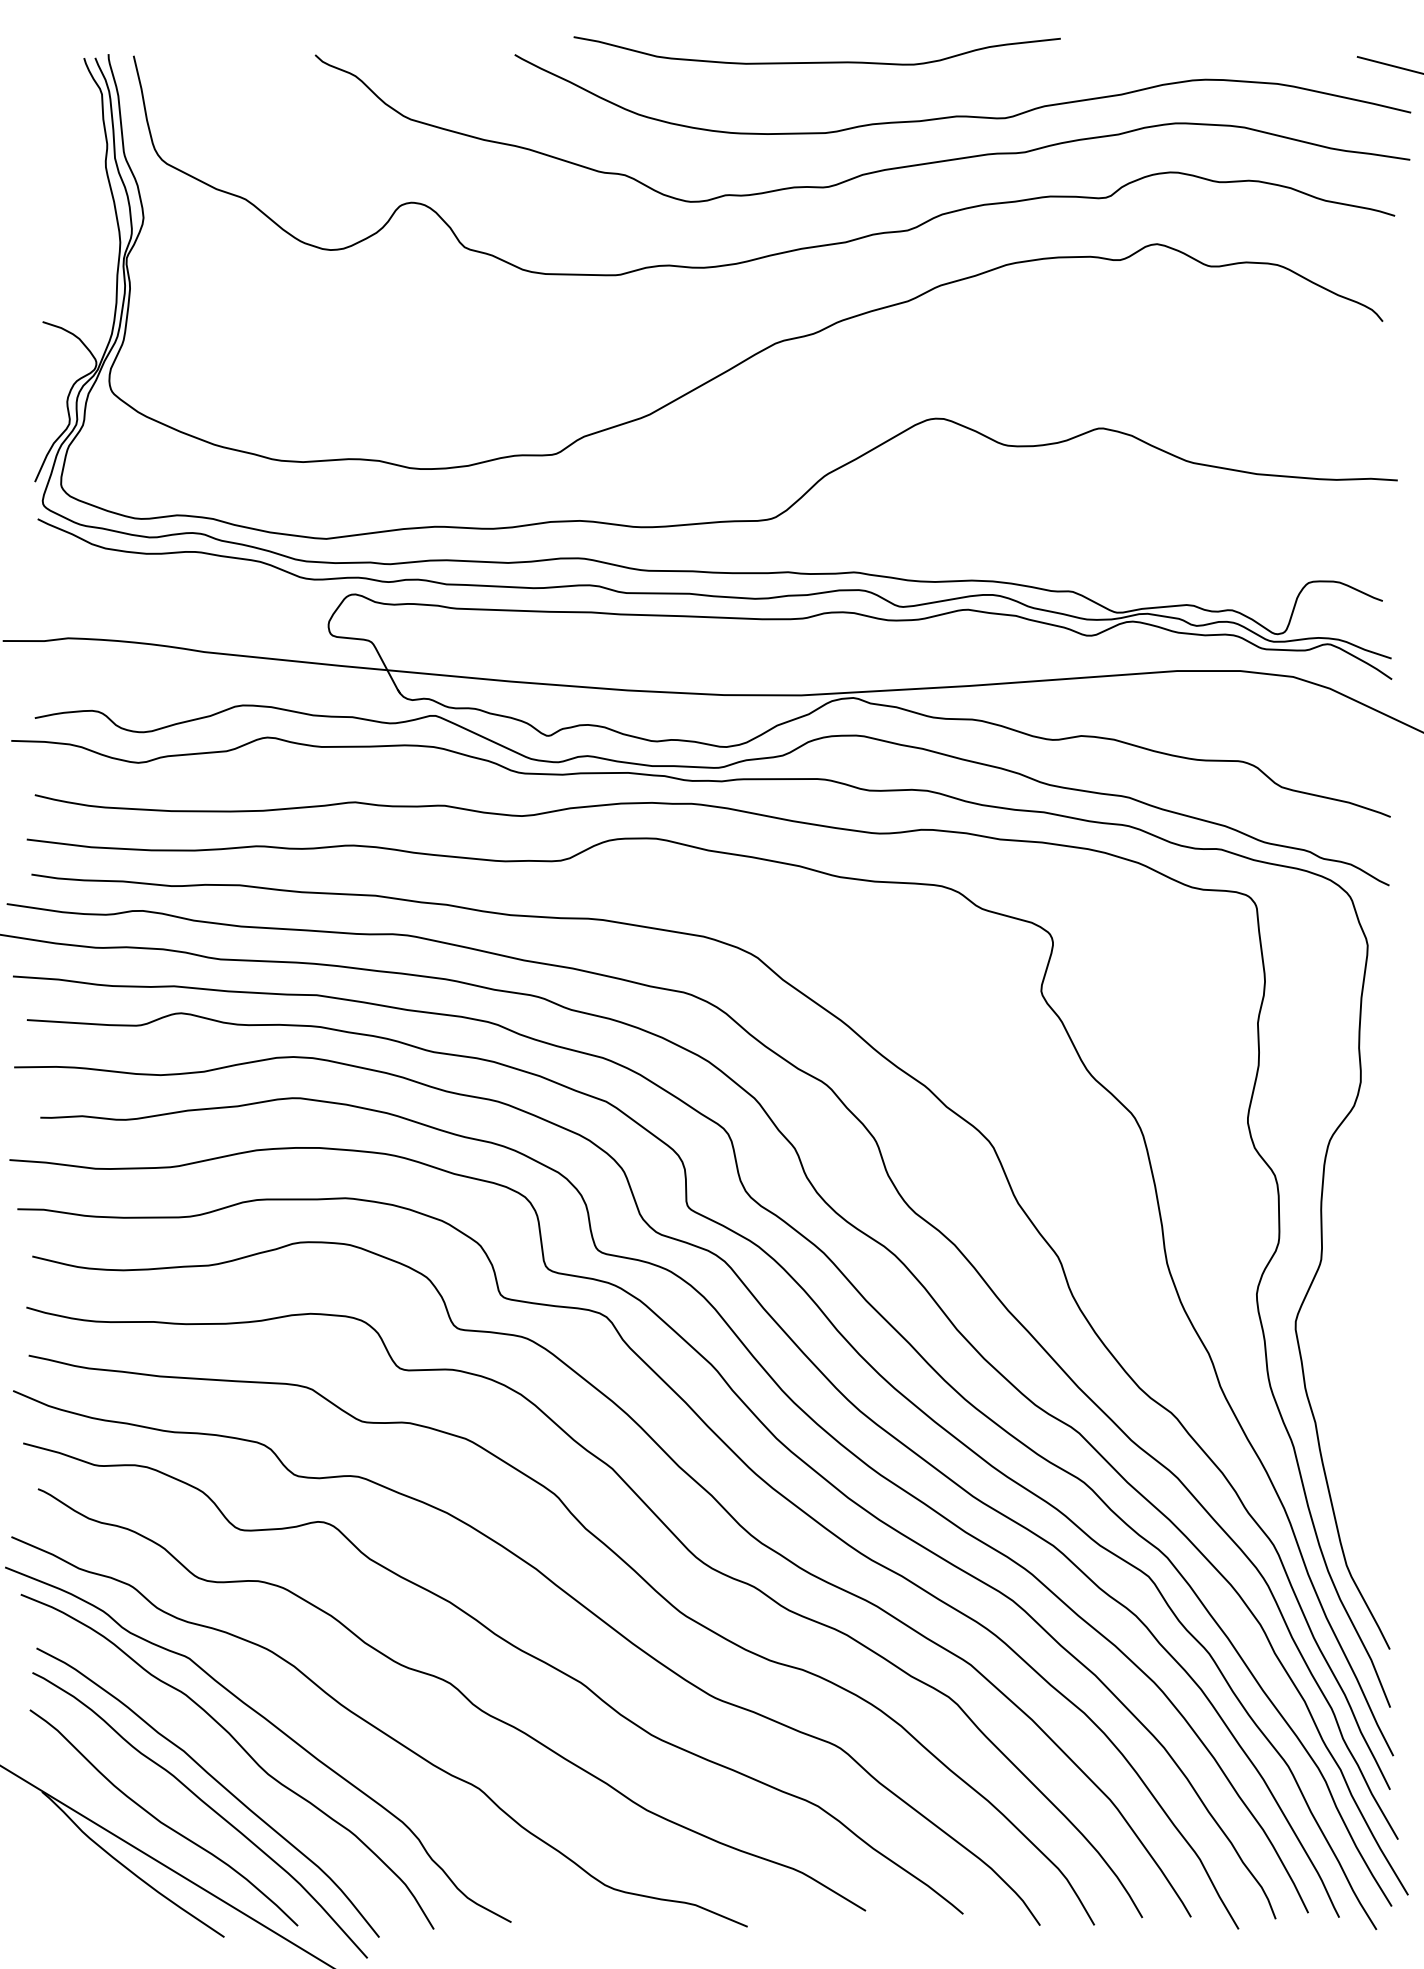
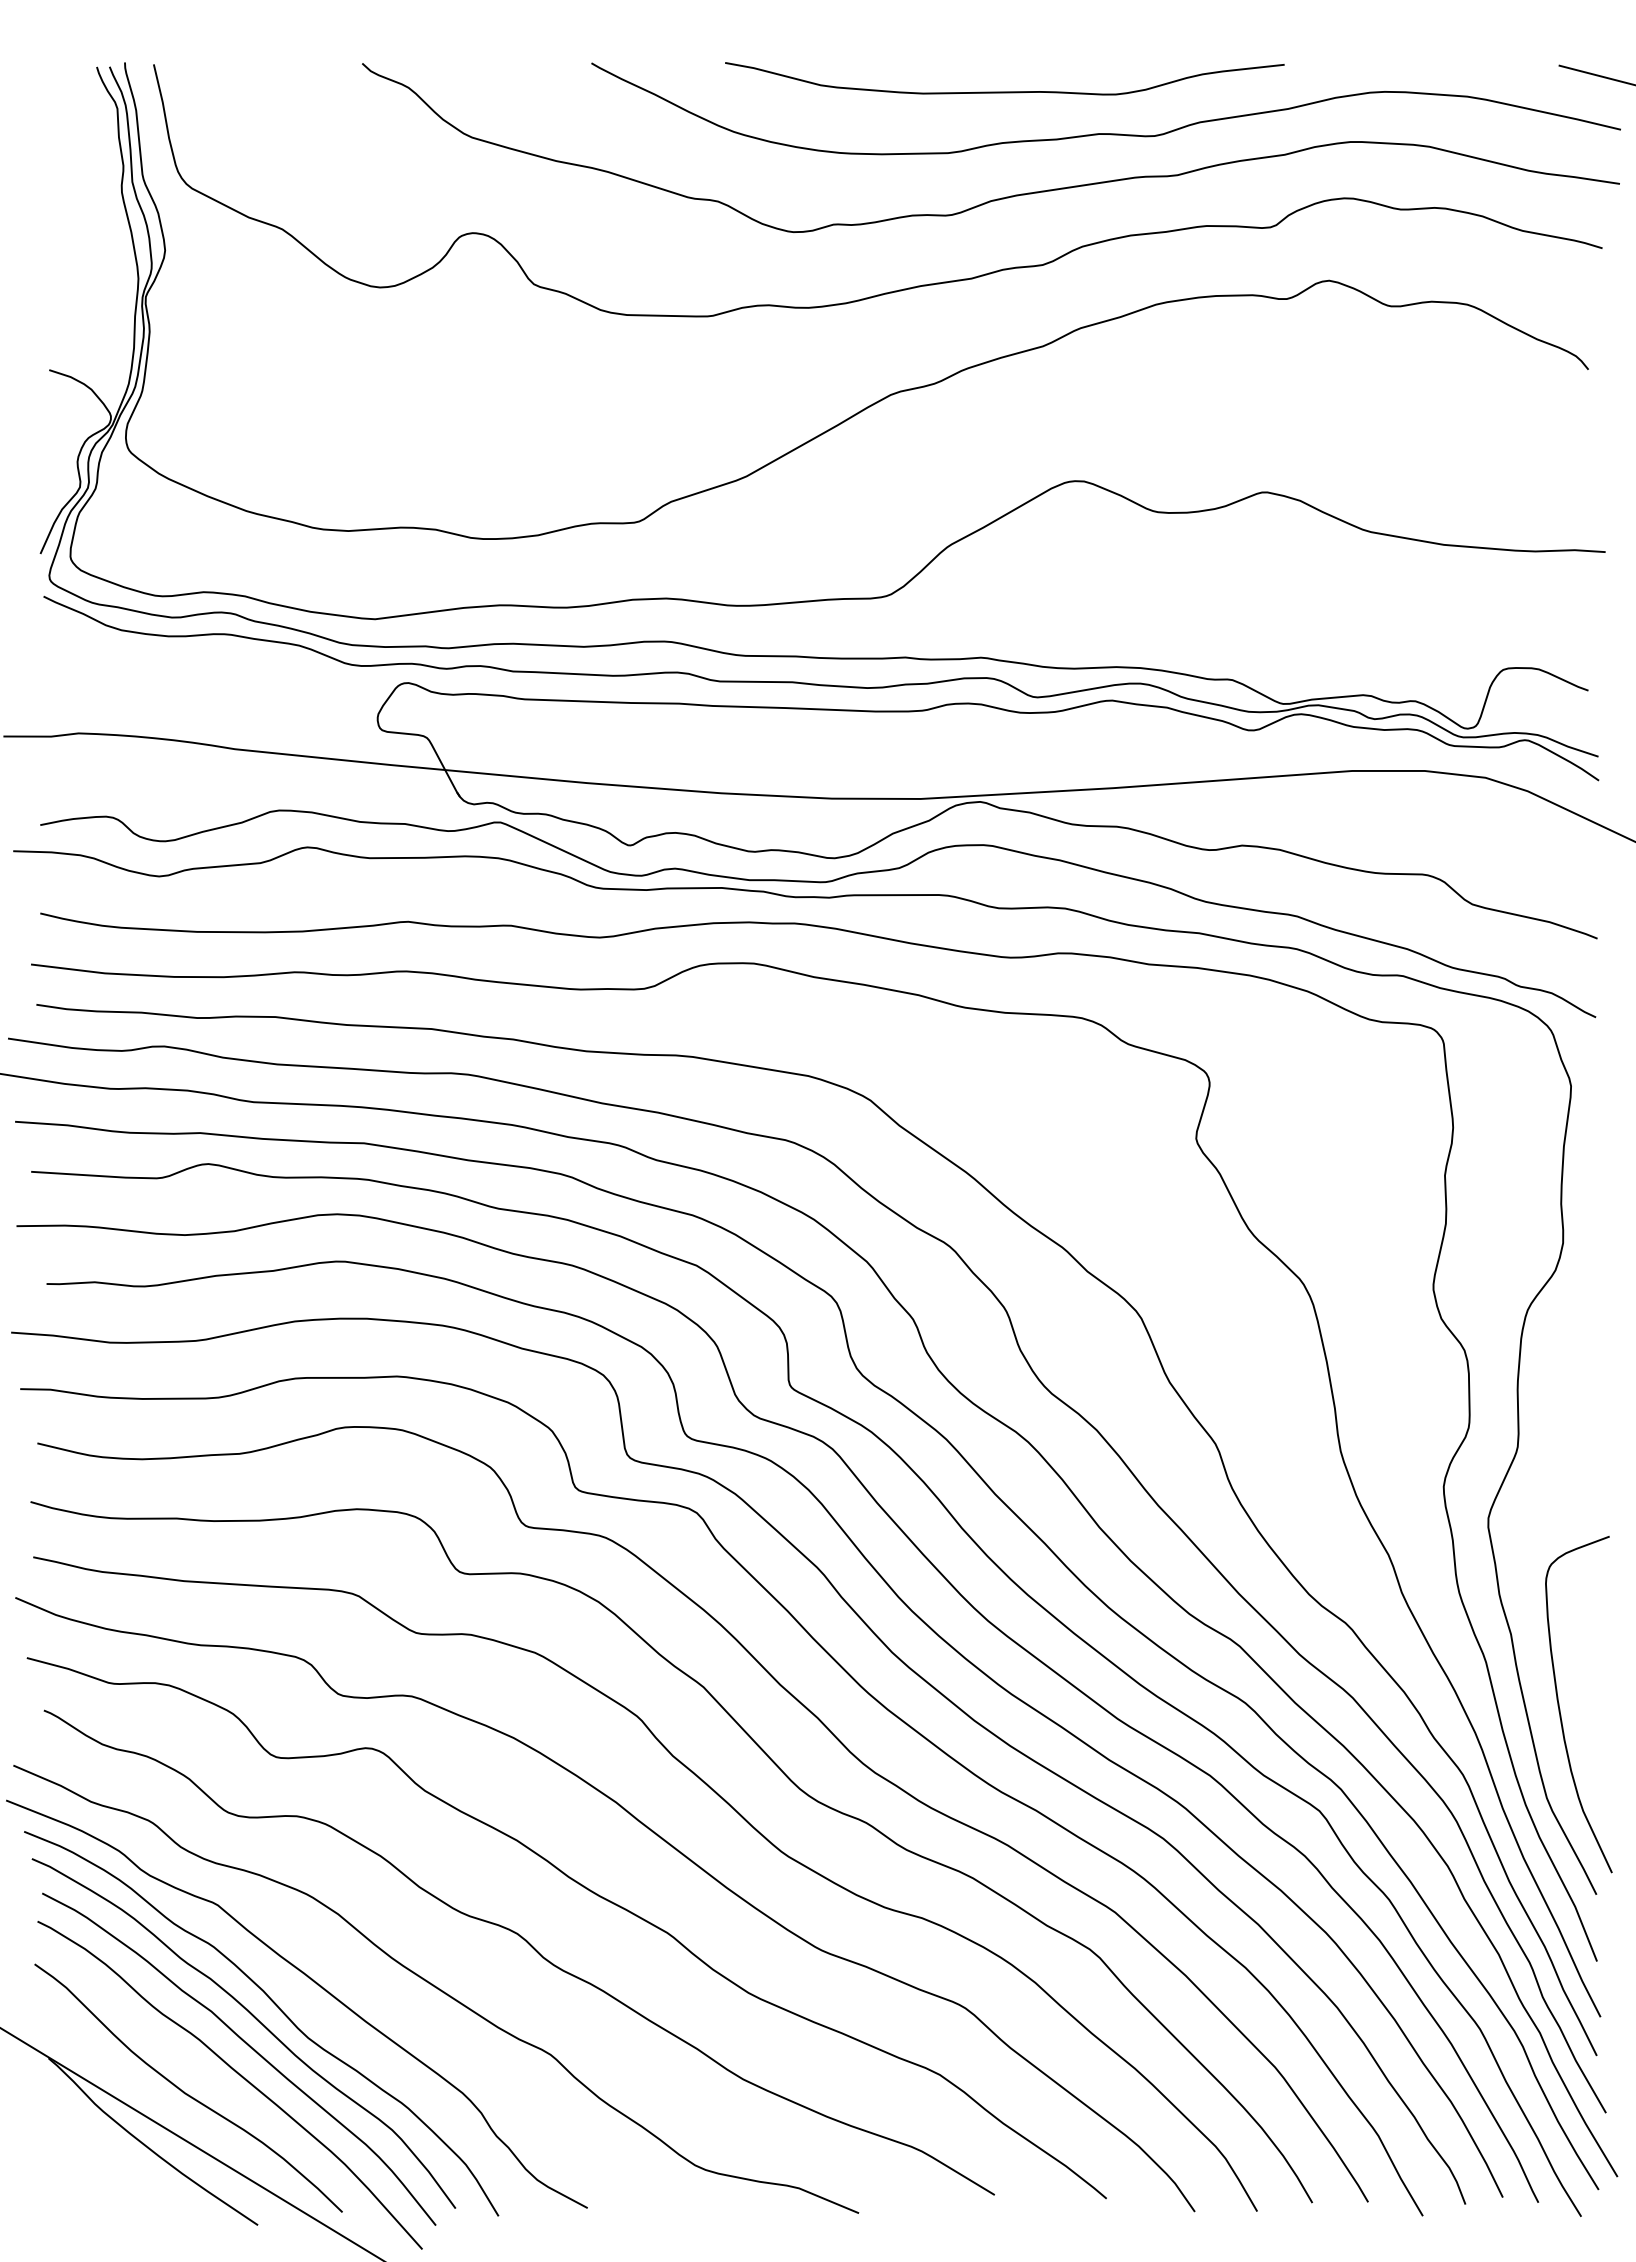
curve: (816, 61) -> (1004, 91), moved
curve: (1358, 1487) -> (1560, 1708), added
curve: (223, 1758) -> (256, 2020), added

